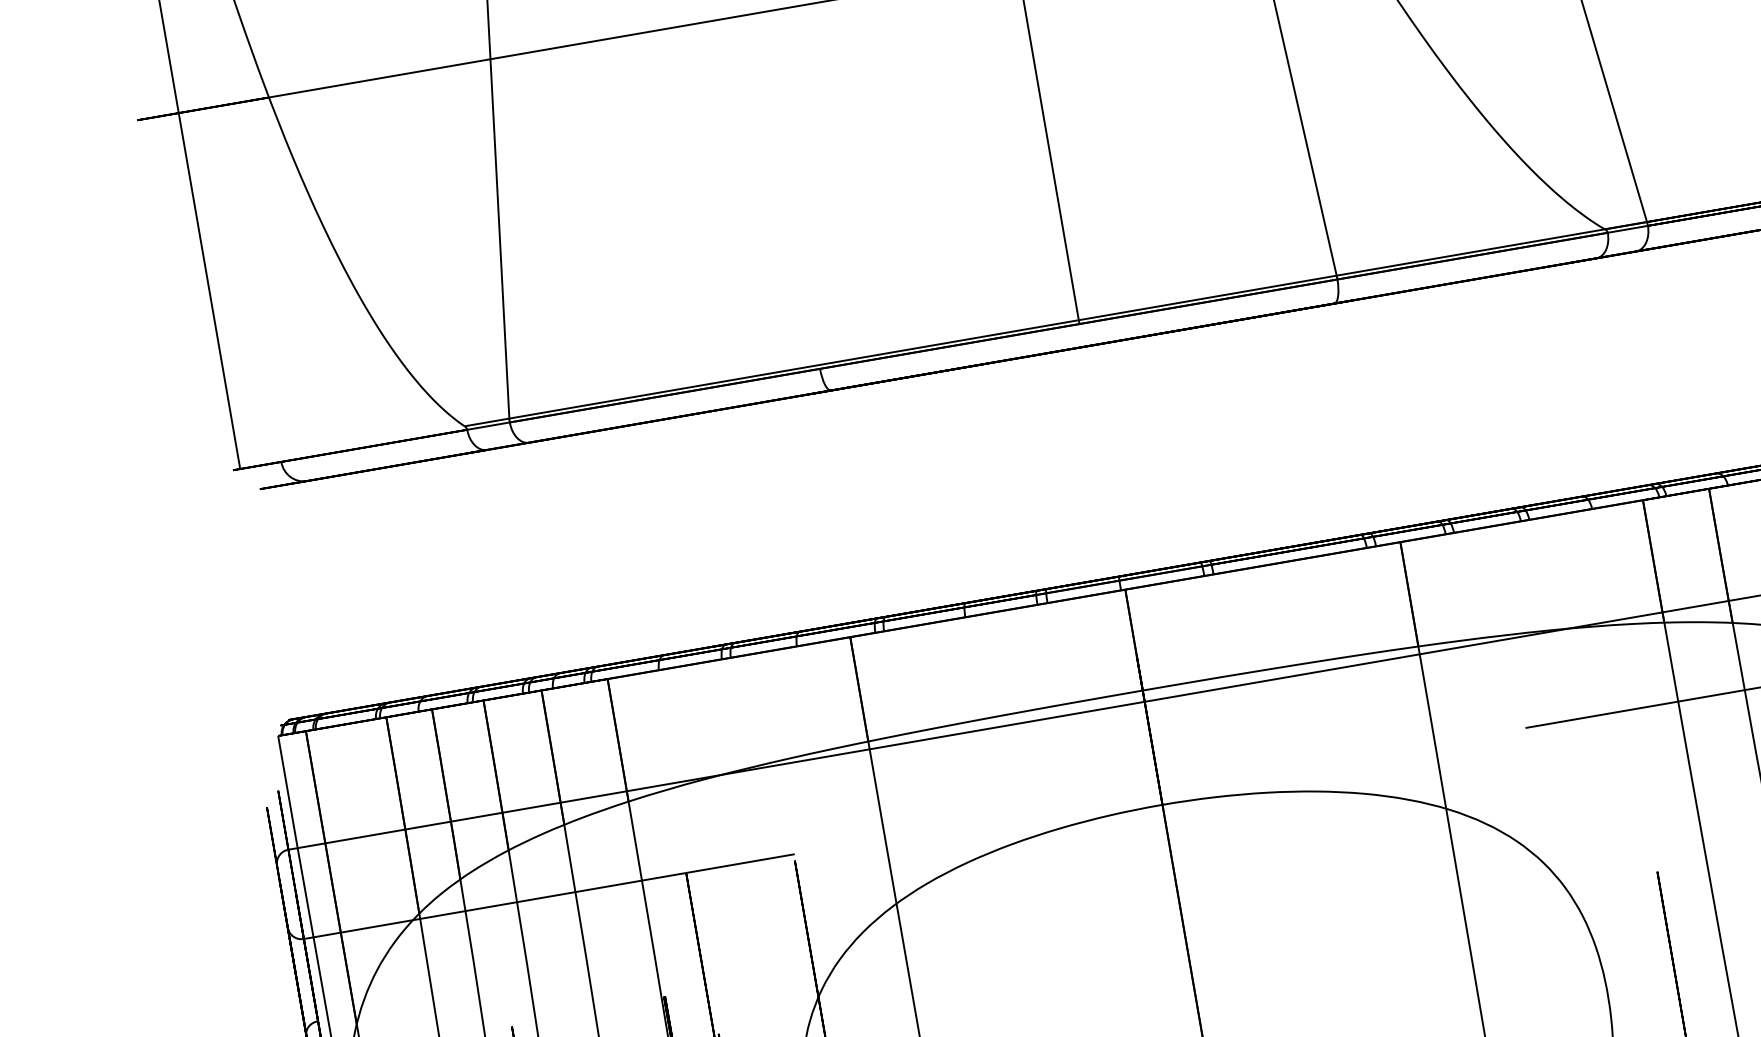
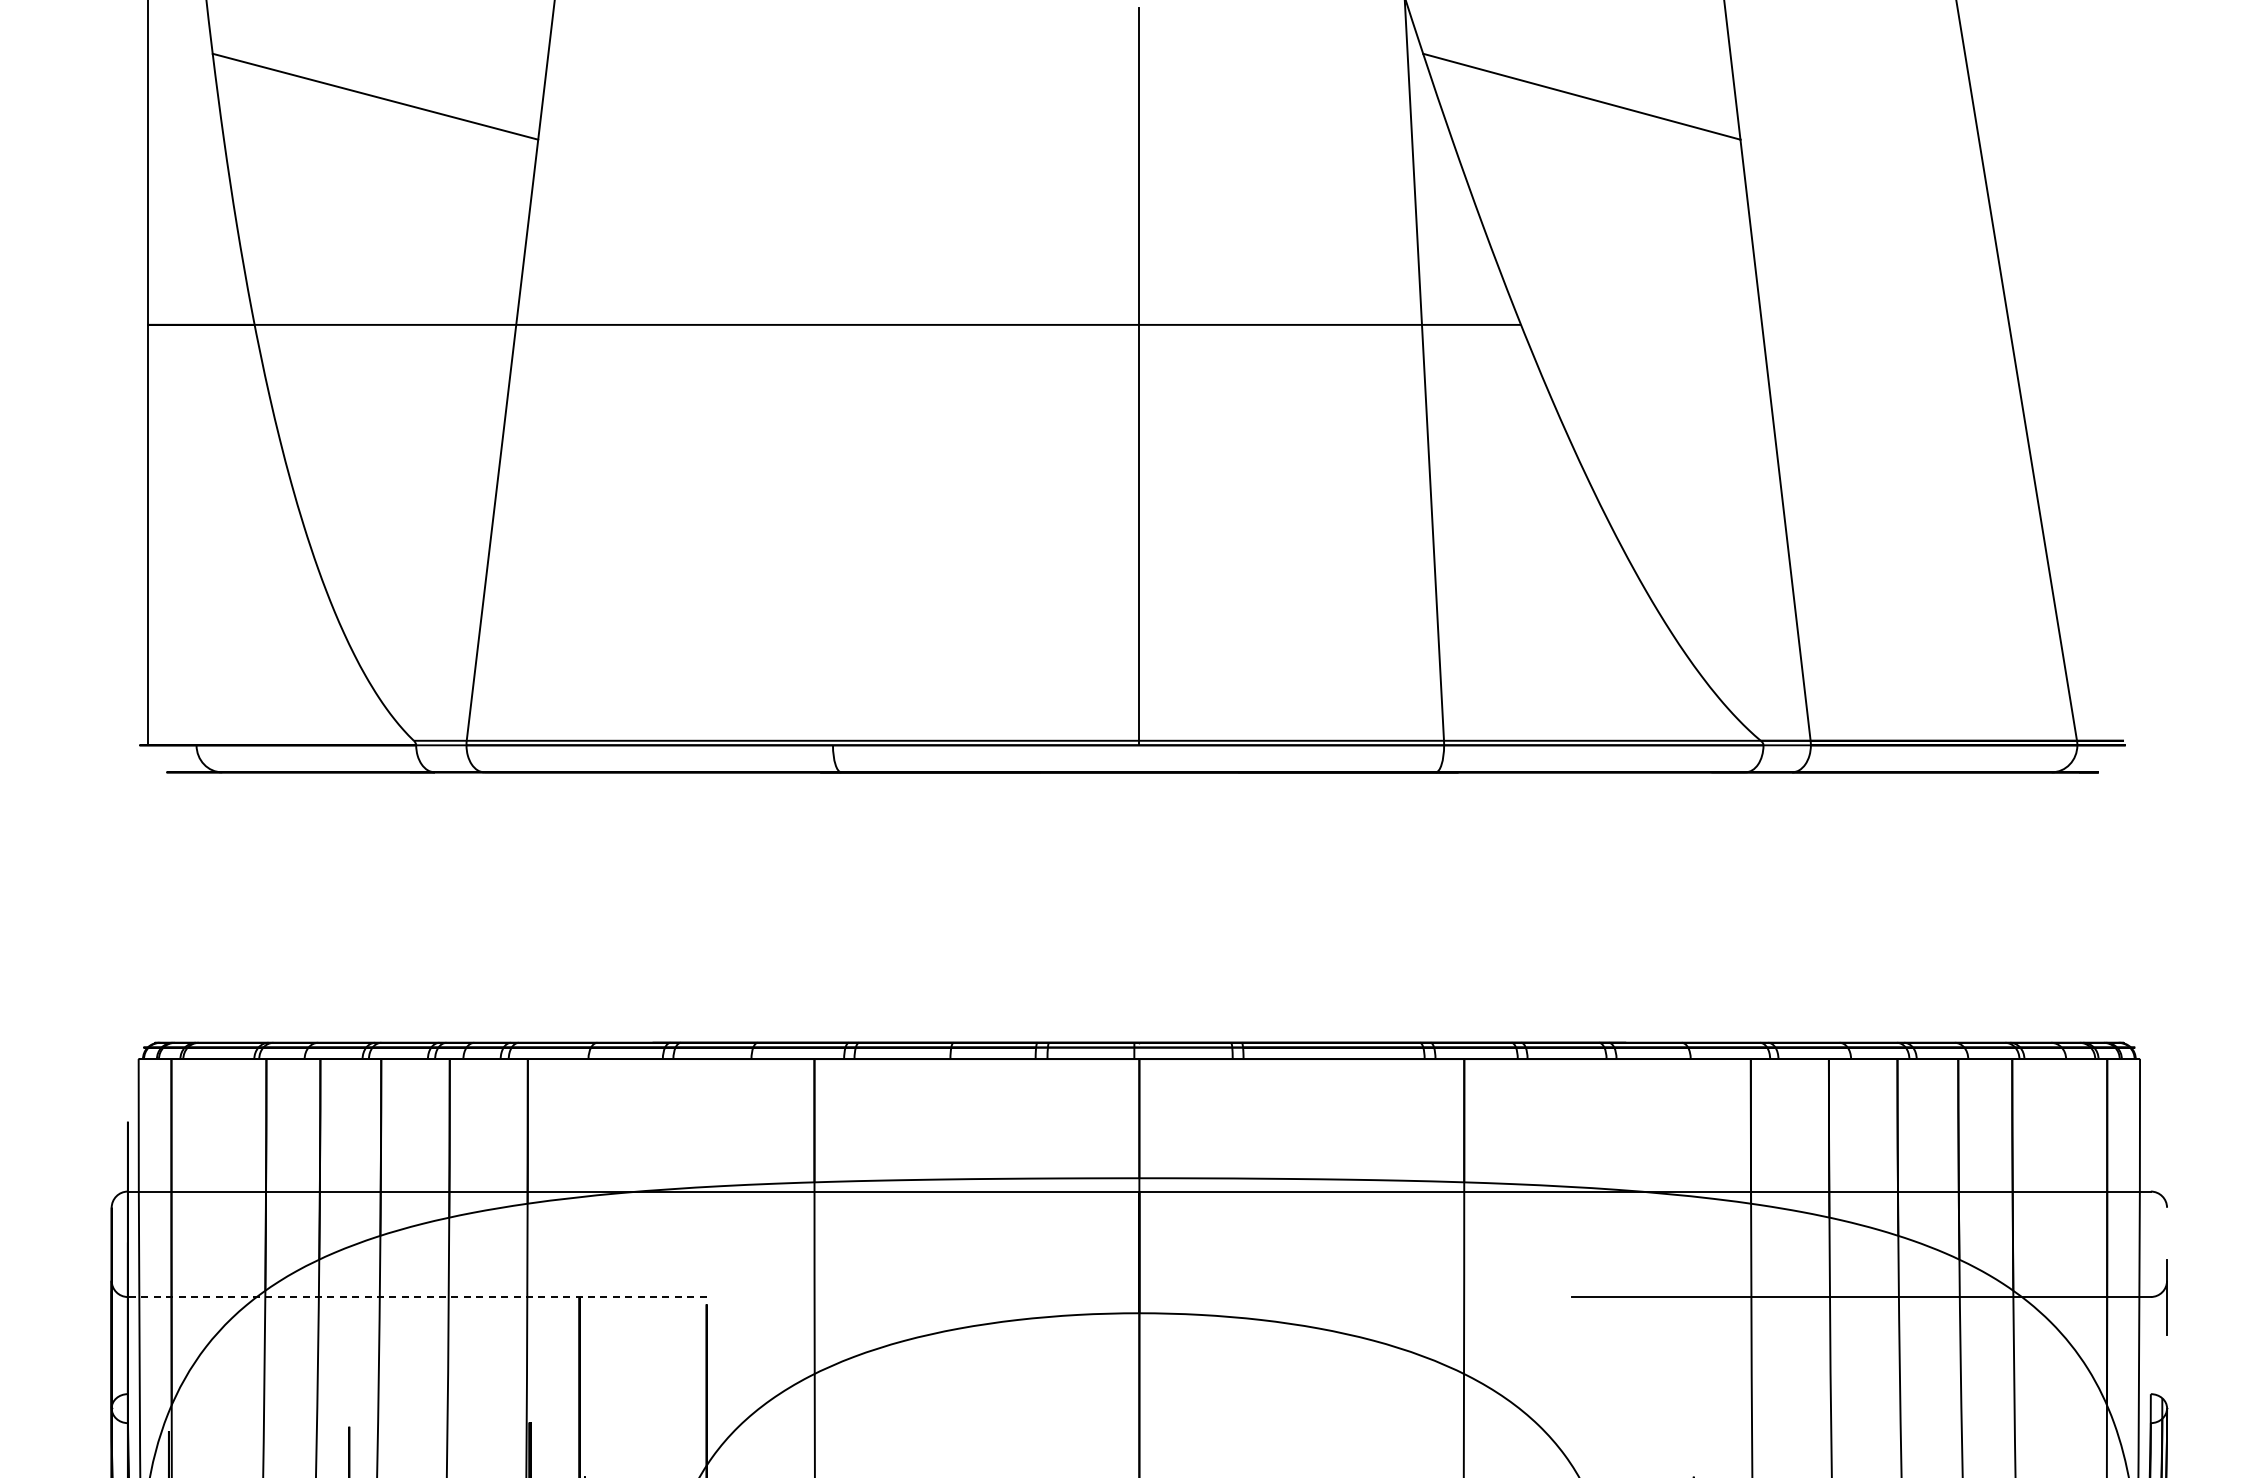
line: (548, 897) -> (416, 1297), solid -> dashed

